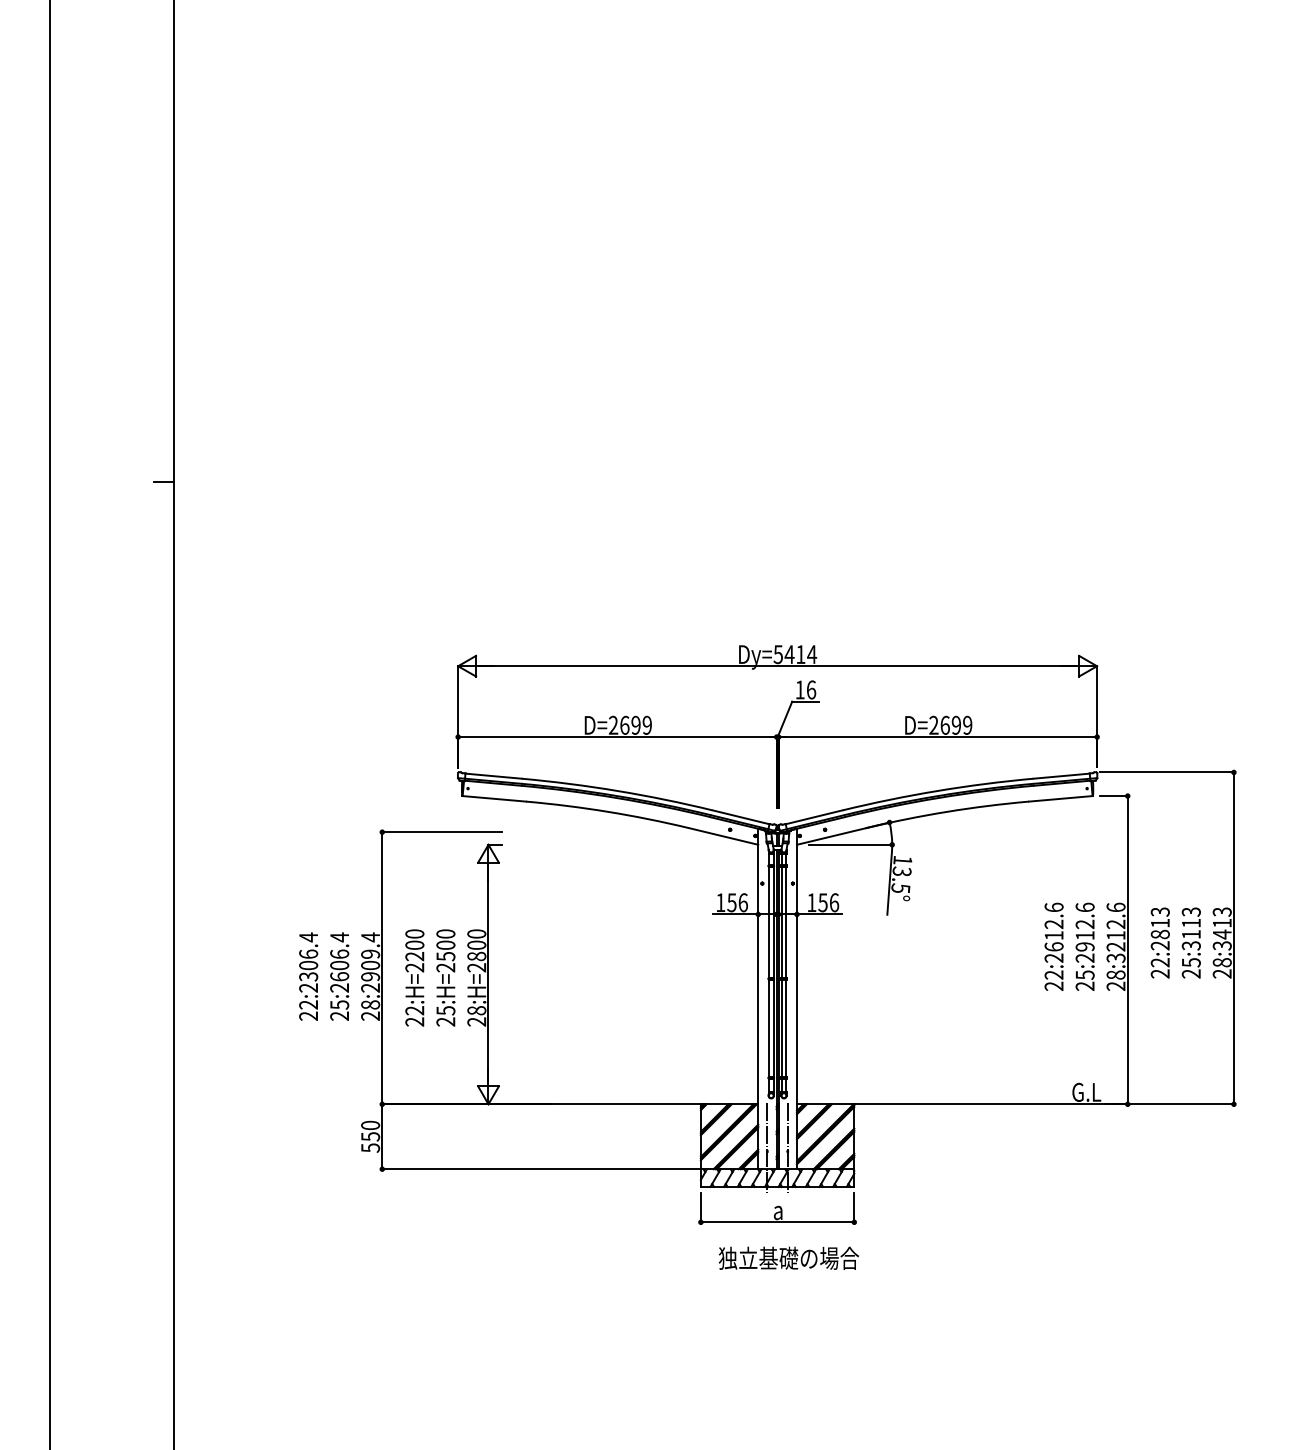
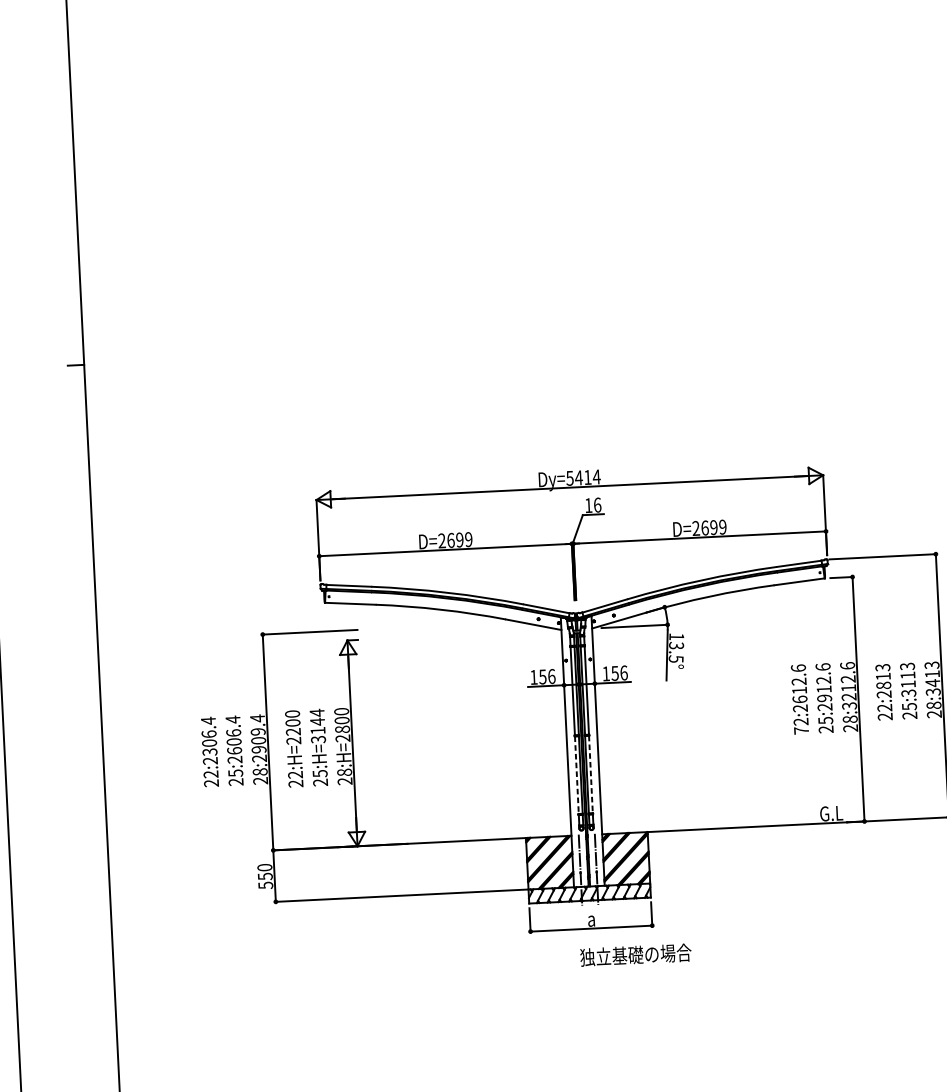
text: (445, 950) -> (317, 725), 25:H=2500 -> 25:H=3144
text: (1053, 985) -> (801, 730), 22:2612.6 -> 72:2612.6
line: (768, 1028) -> (576, 775), solid -> dashed
line: (786, 1028) -> (590, 774), solid -> dashed
text: (788, 1257) -> (635, 954), moved

